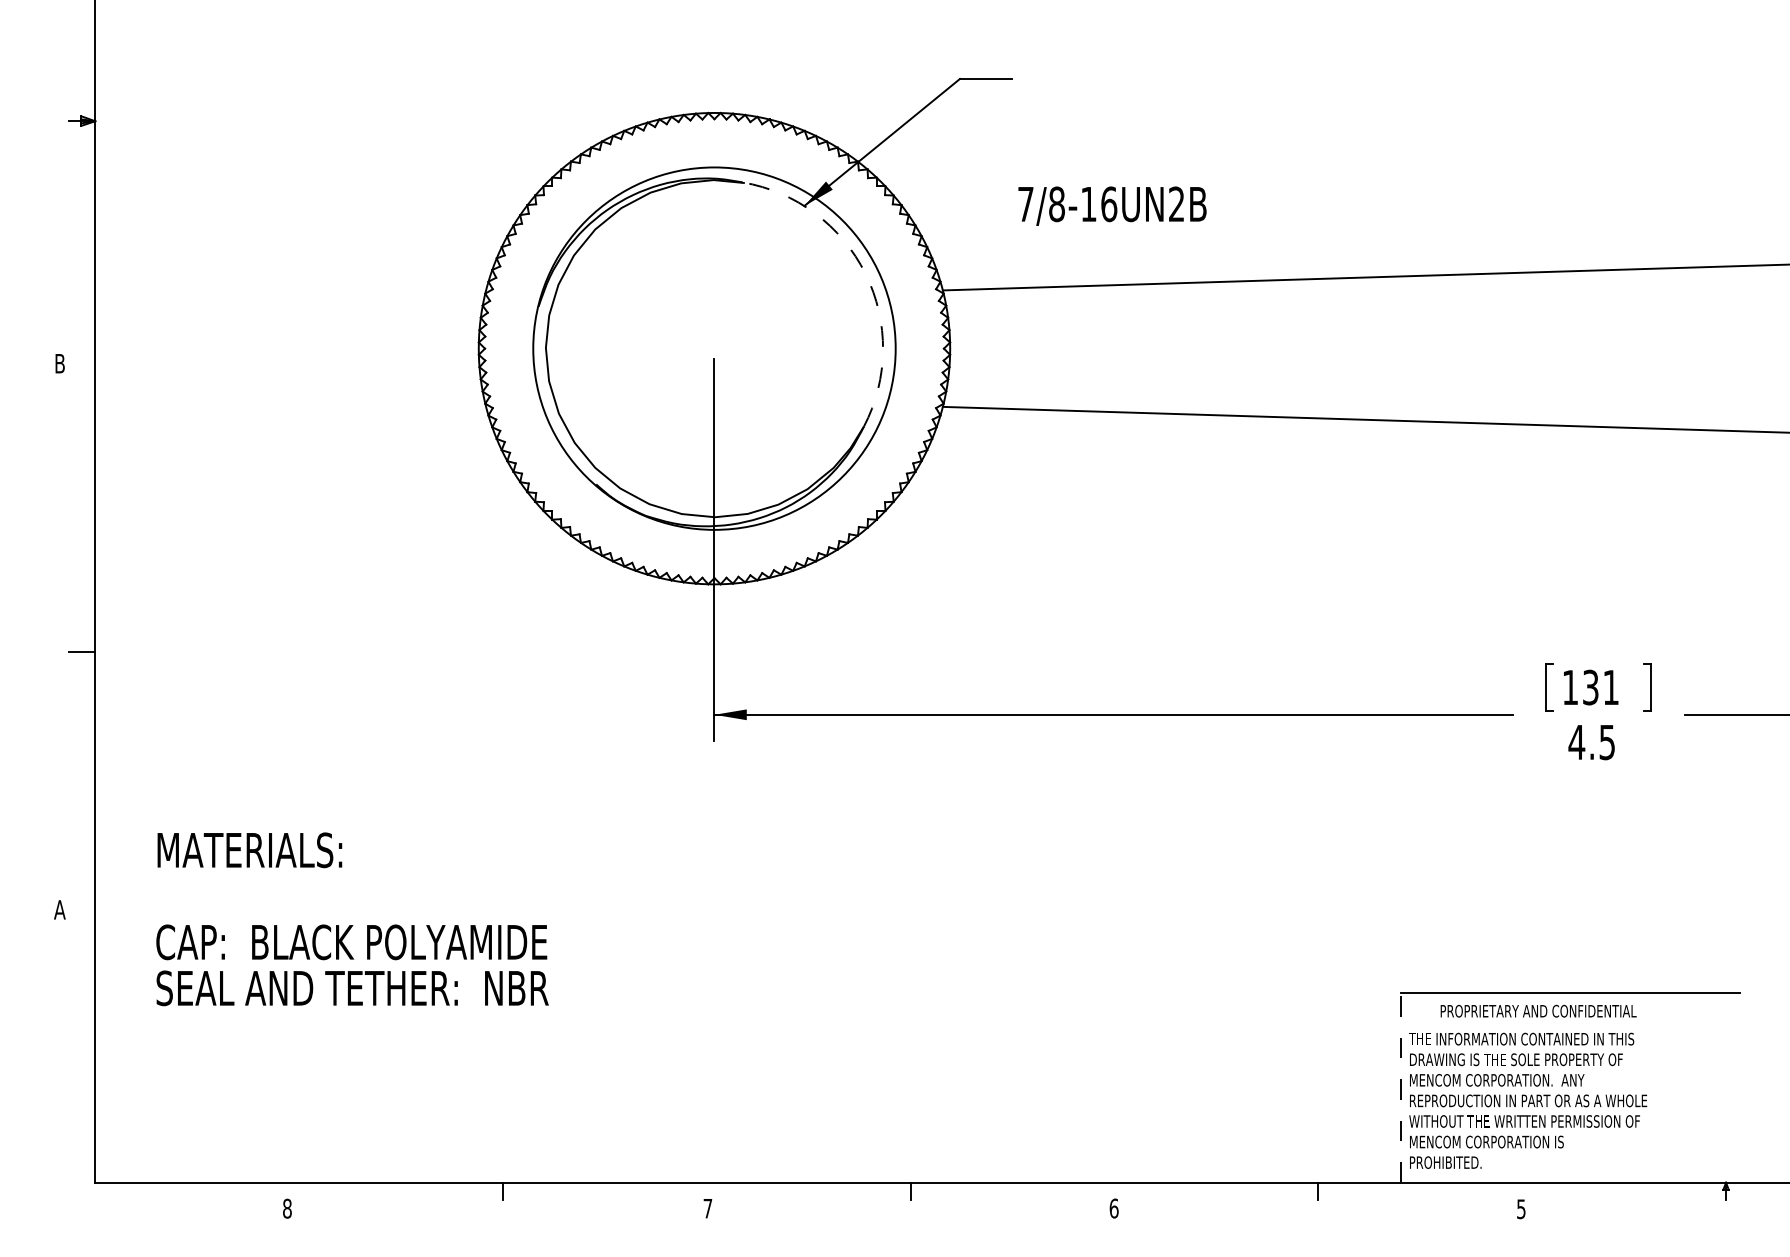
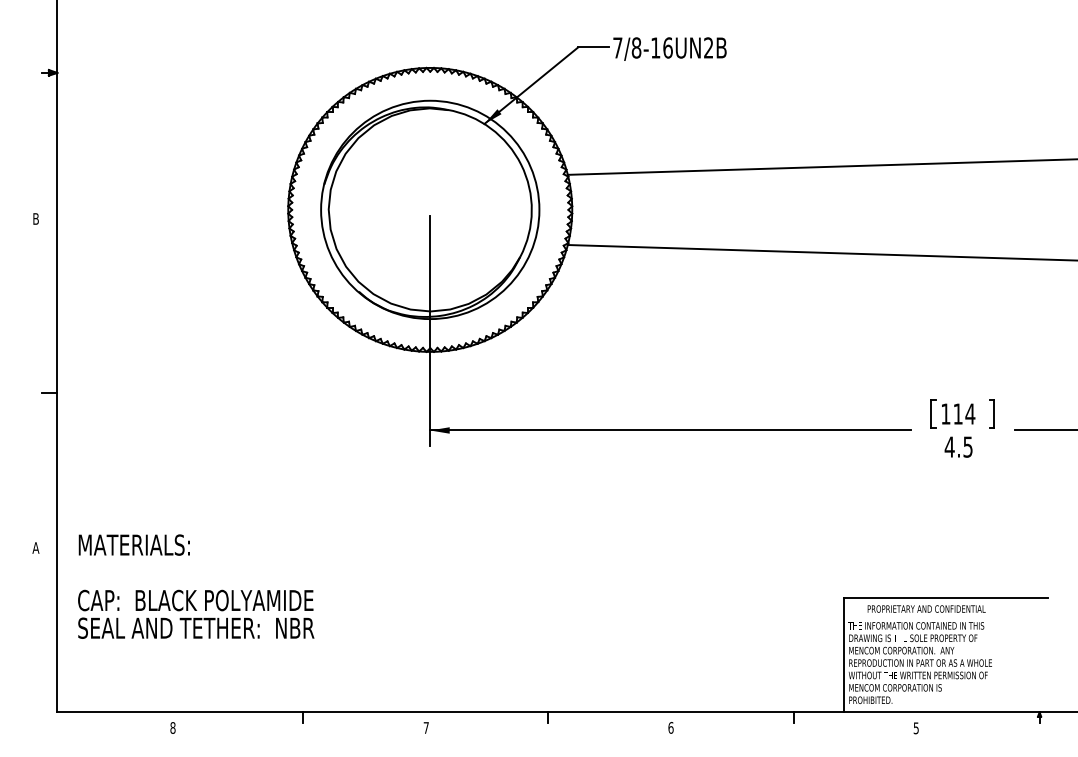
text: (1111, 205) -> (669, 48), moved
arc: (865, 273) -> (521, 164), dashed -> solid
text: (1601, 686) -> (964, 413), 131 -> 114
text: (352, 919) -> (196, 586), moved
line: (1400, 1086) -> (843, 654), dashed -> solid

